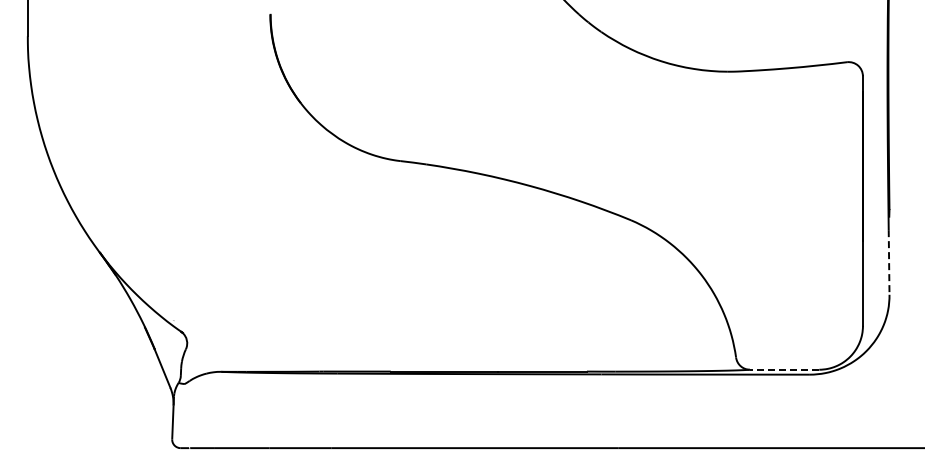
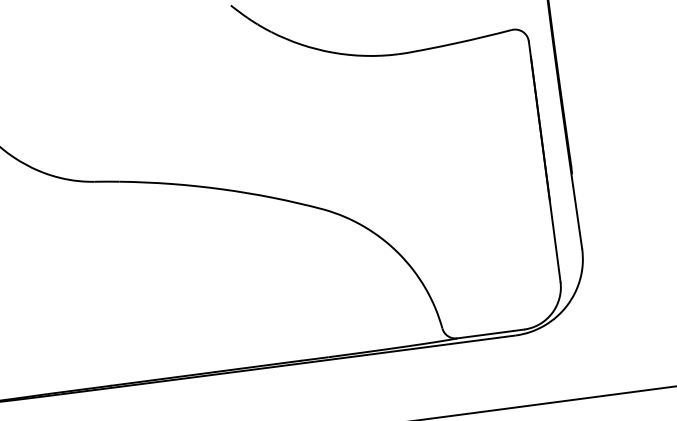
line: (889, 262) -> (578, 217), dashed -> solid
line: (784, 369) -> (490, 333), dashed -> solid

